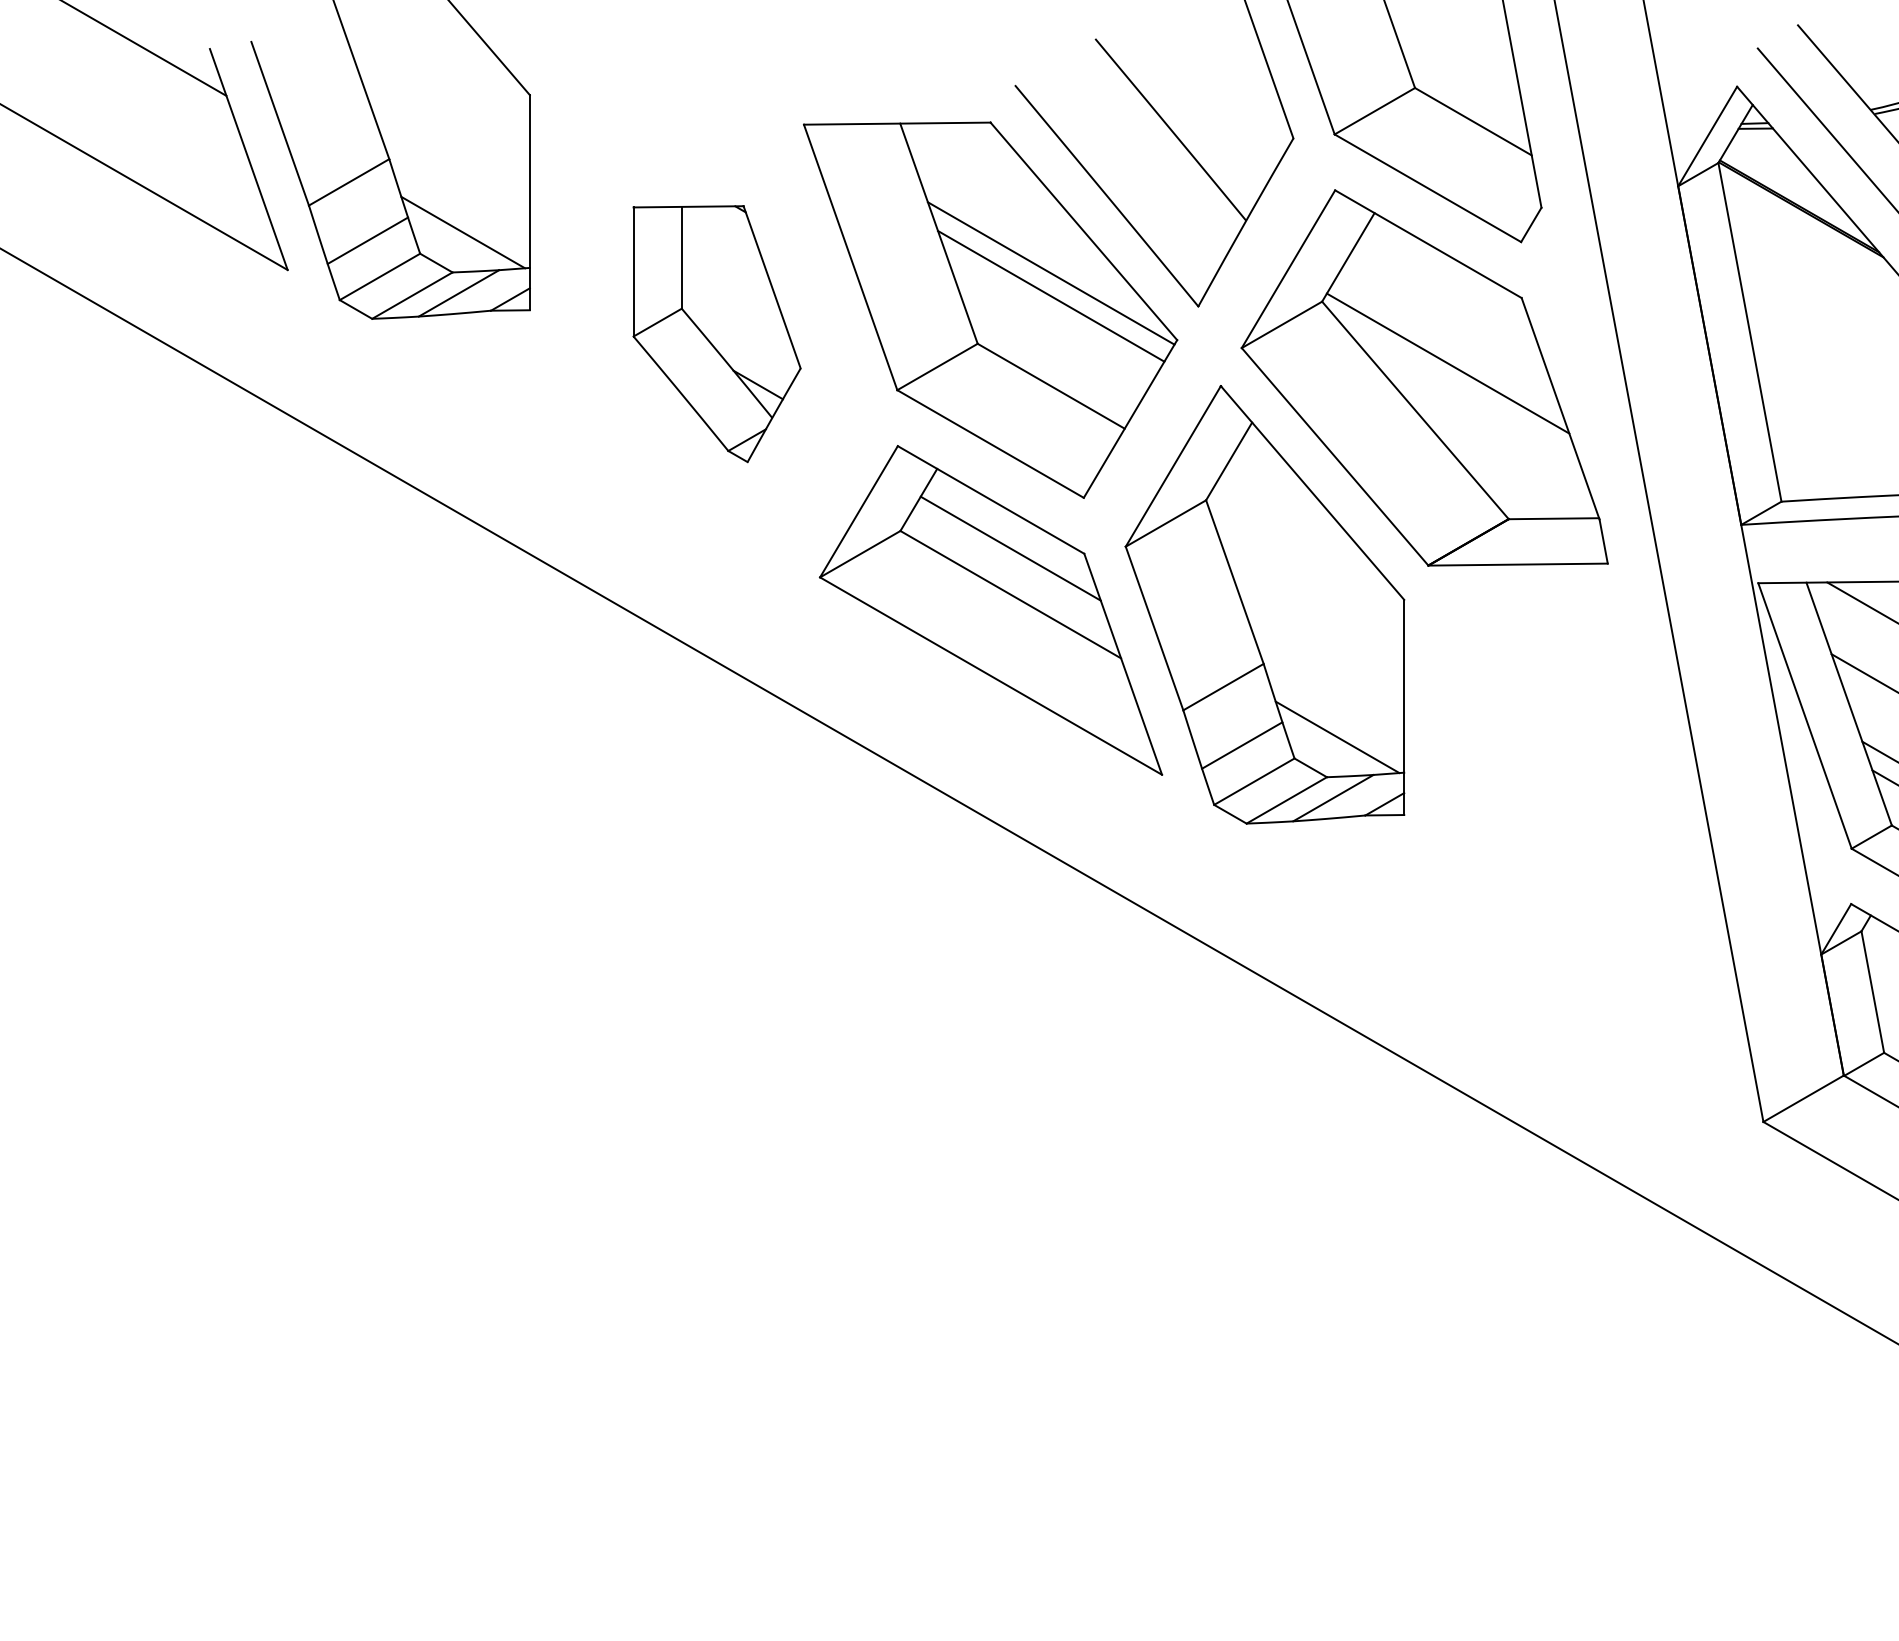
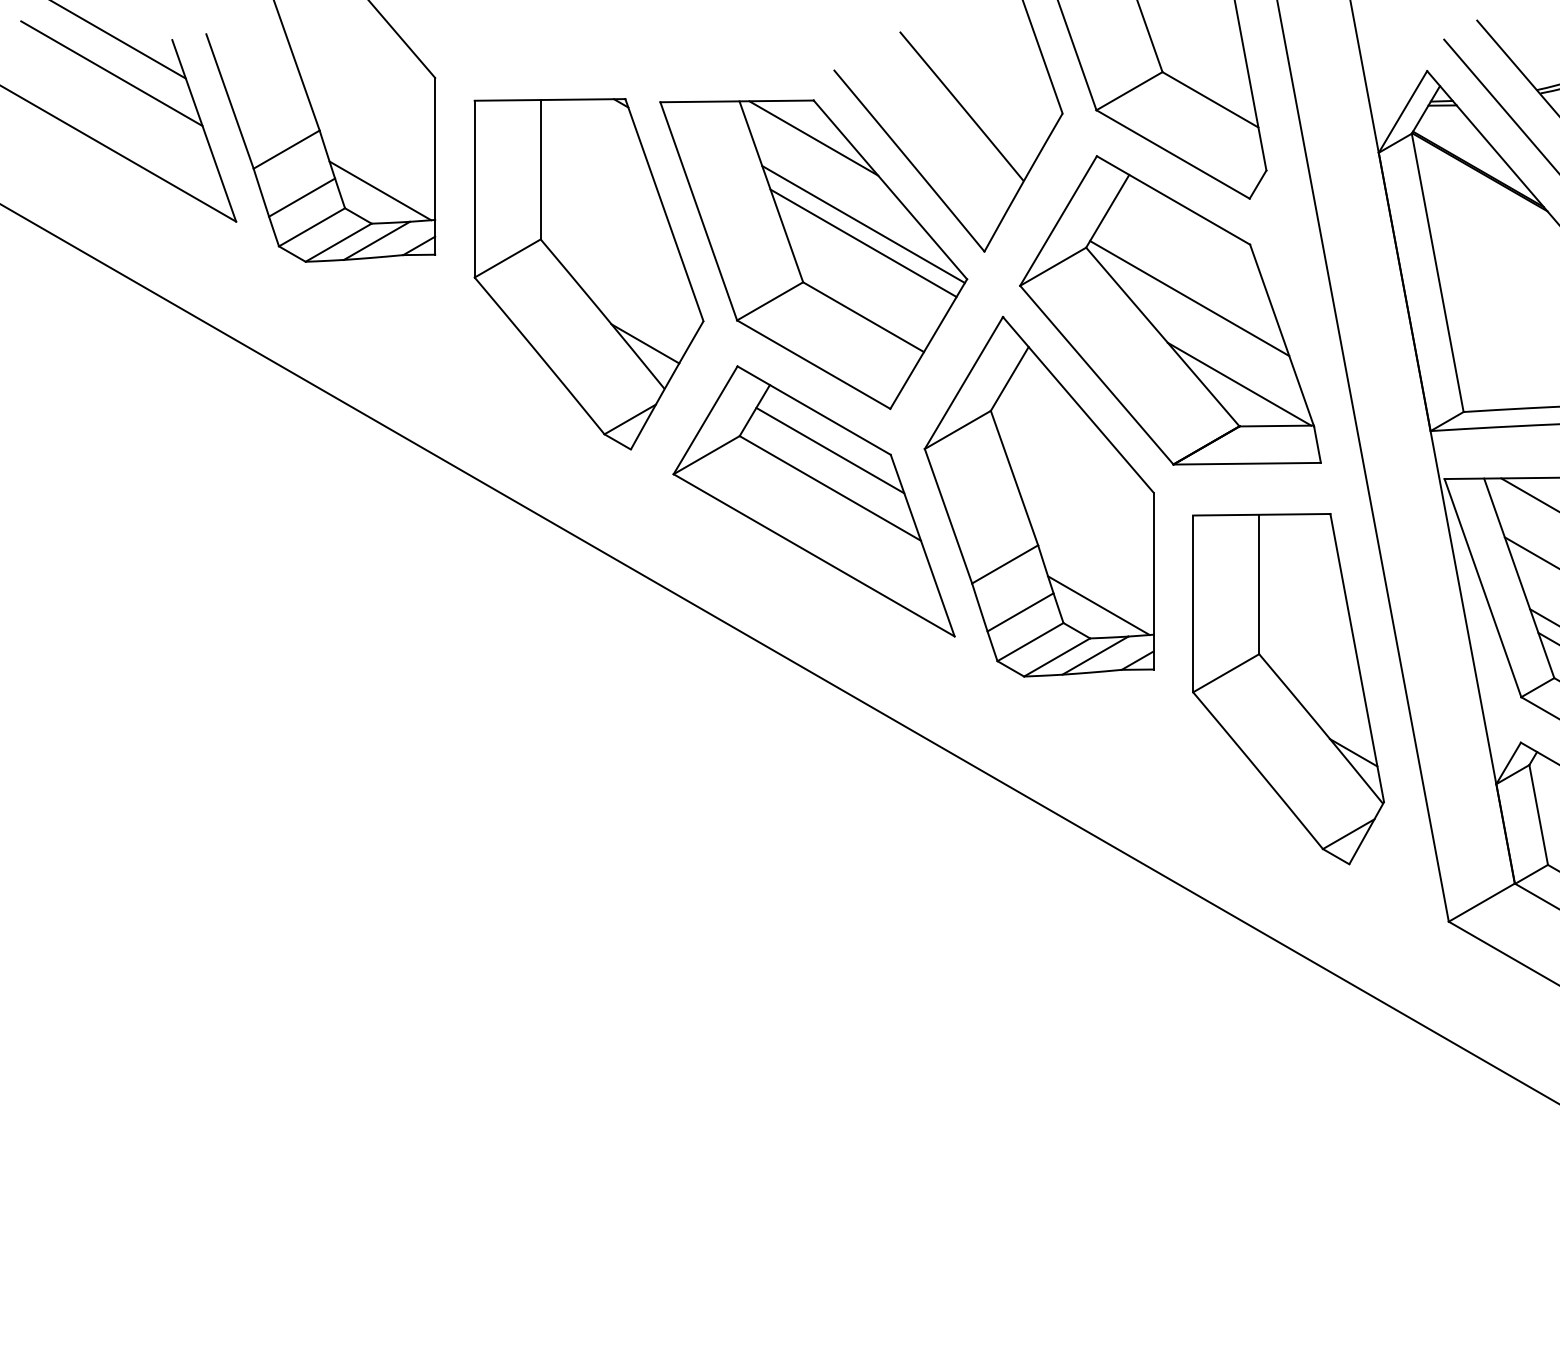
line: (135, 89) -> (111, 73), added
line: (990, 168) -> (813, 138), added
part: (716, 334) -> (588, 274), size x1.67
line: (1508, 466) -> (1239, 383), added
part: (1568, 839) -> (1288, 689), added

